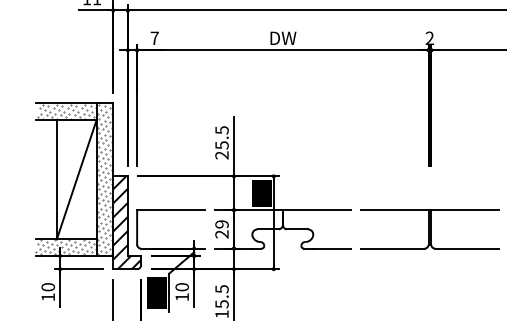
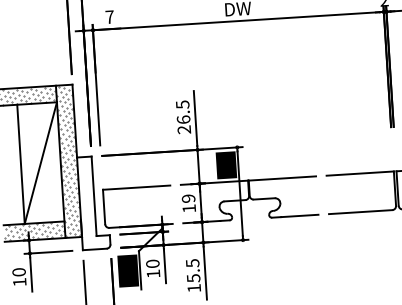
text: (221, 145) -> (183, 119), 25.5 -> 26.5
hatch: (127, 222) -> (94, 202), removed
text: (221, 234) -> (188, 208), 29 -> 19

